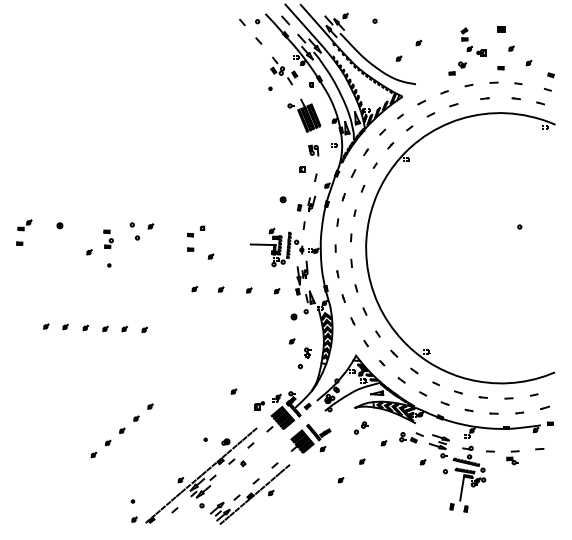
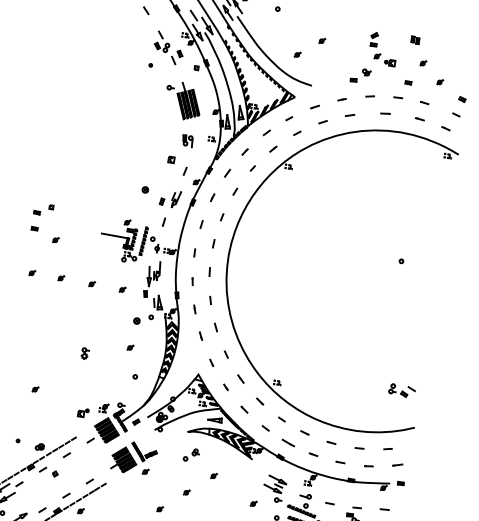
part: (307, 352) -> (84, 352), moved
part: (233, 391) -> (35, 389), moved
part: (444, 403) -> (287, 442), size x1.6
part: (411, 437) -> (402, 390), moved

